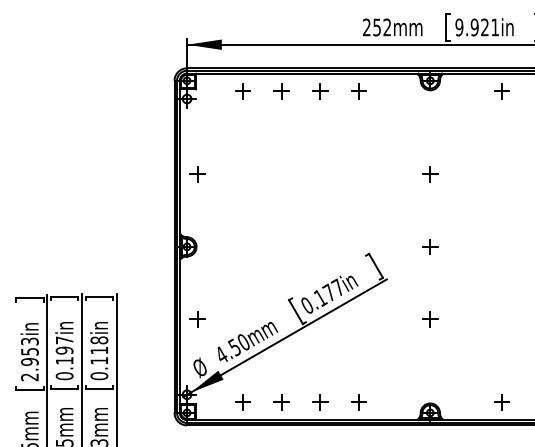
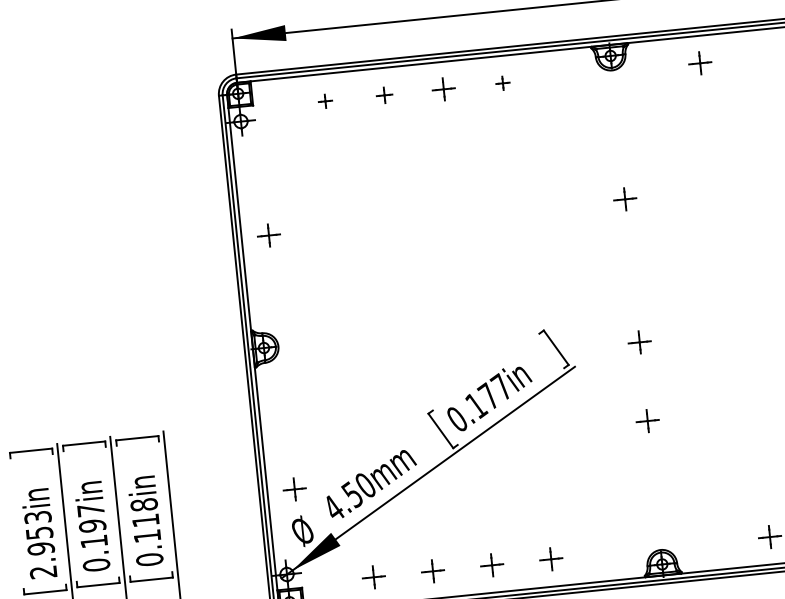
part: (242, 91) -> (324, 101), size x0.6
part: (281, 91) -> (384, 95), size x0.7
part: (358, 91) -> (502, 83), size x0.6
part: (501, 91) -> (699, 63), moved
part: (430, 246) -> (639, 341), moved
part: (197, 319) -> (294, 489), moved

